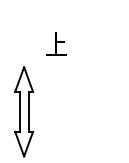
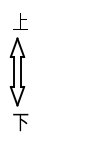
text: (56, 44) -> (20, 21), moved

